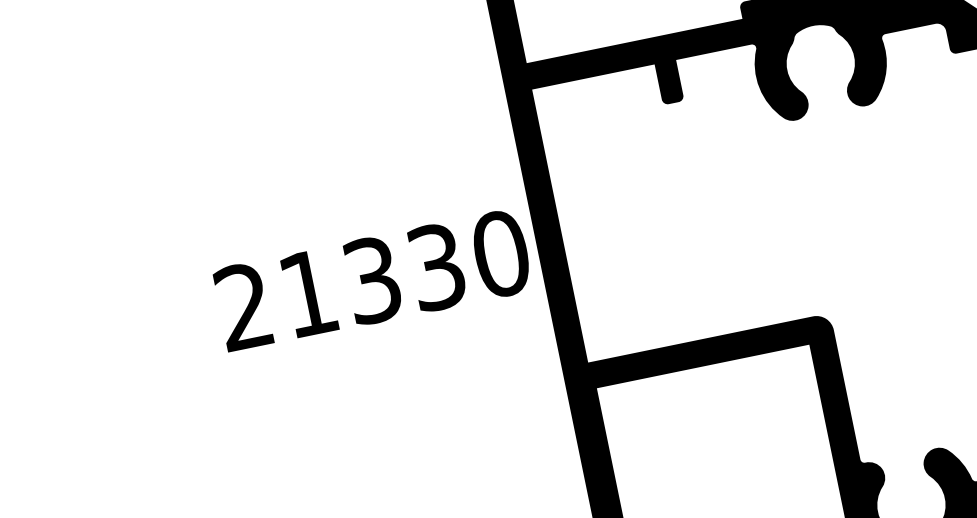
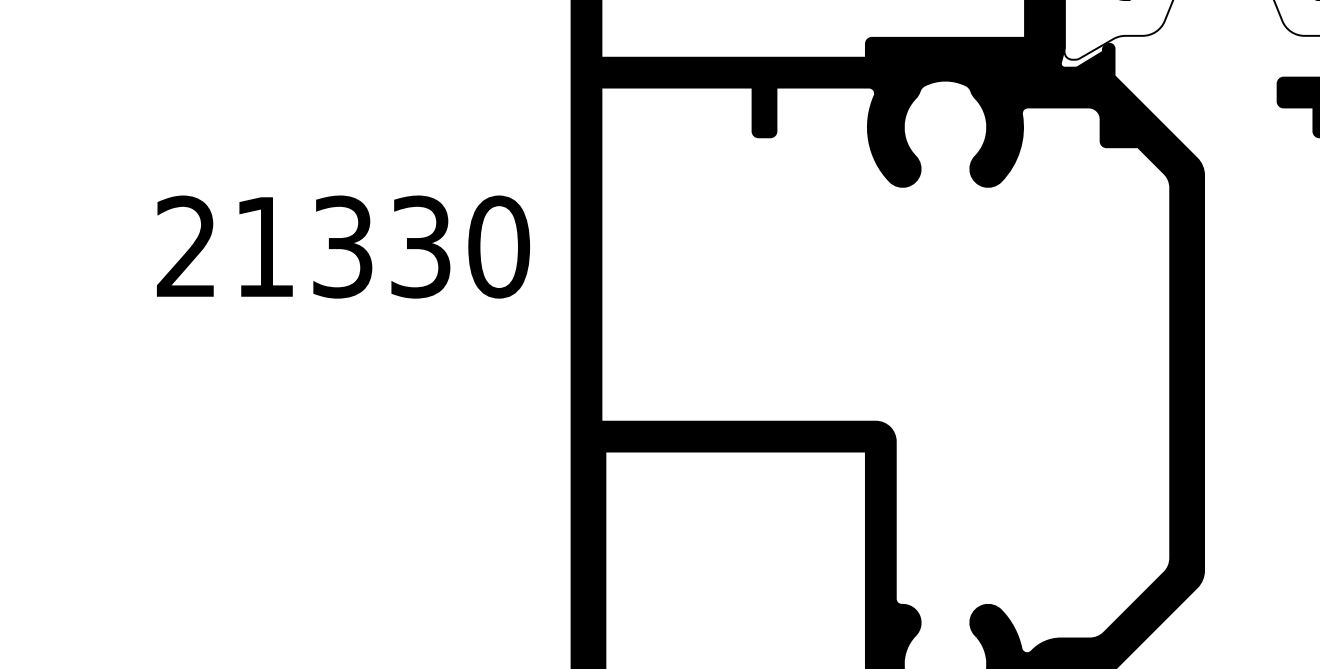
text: (373, 279) -> (343, 246), moved

